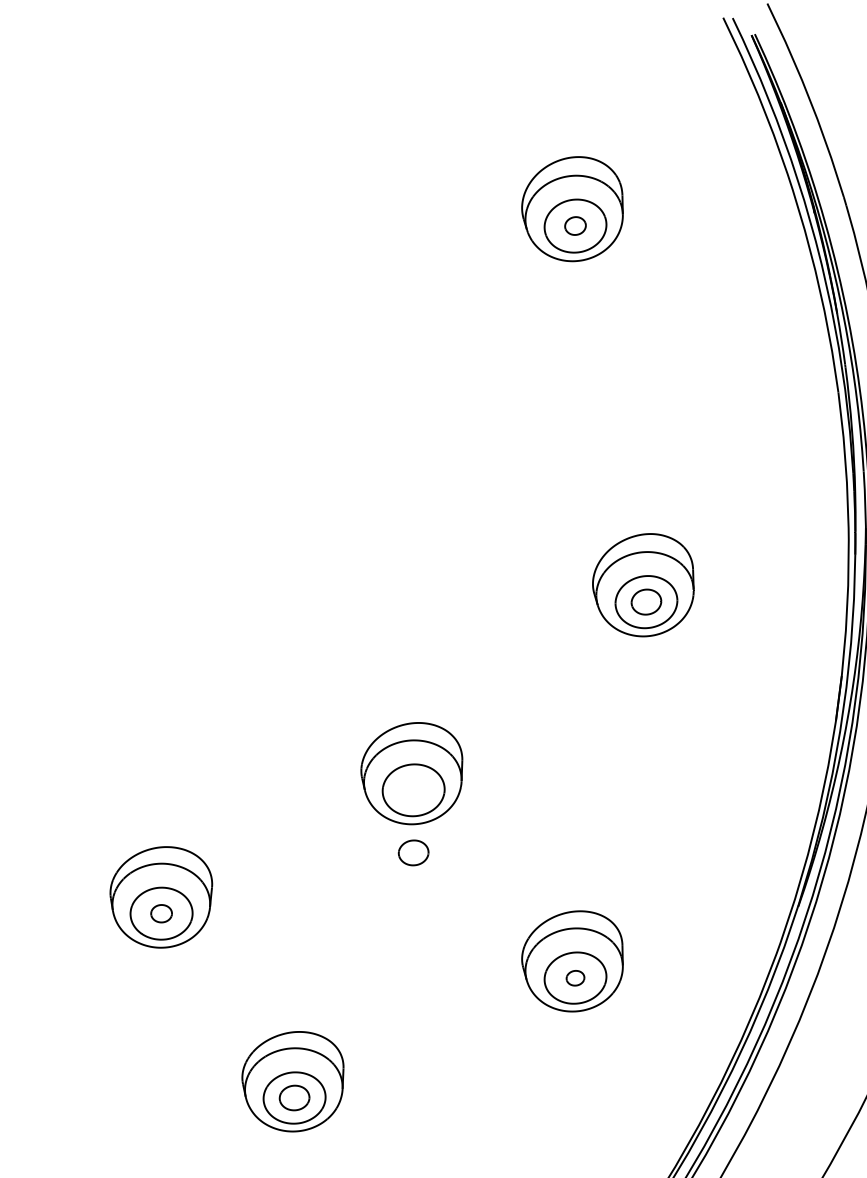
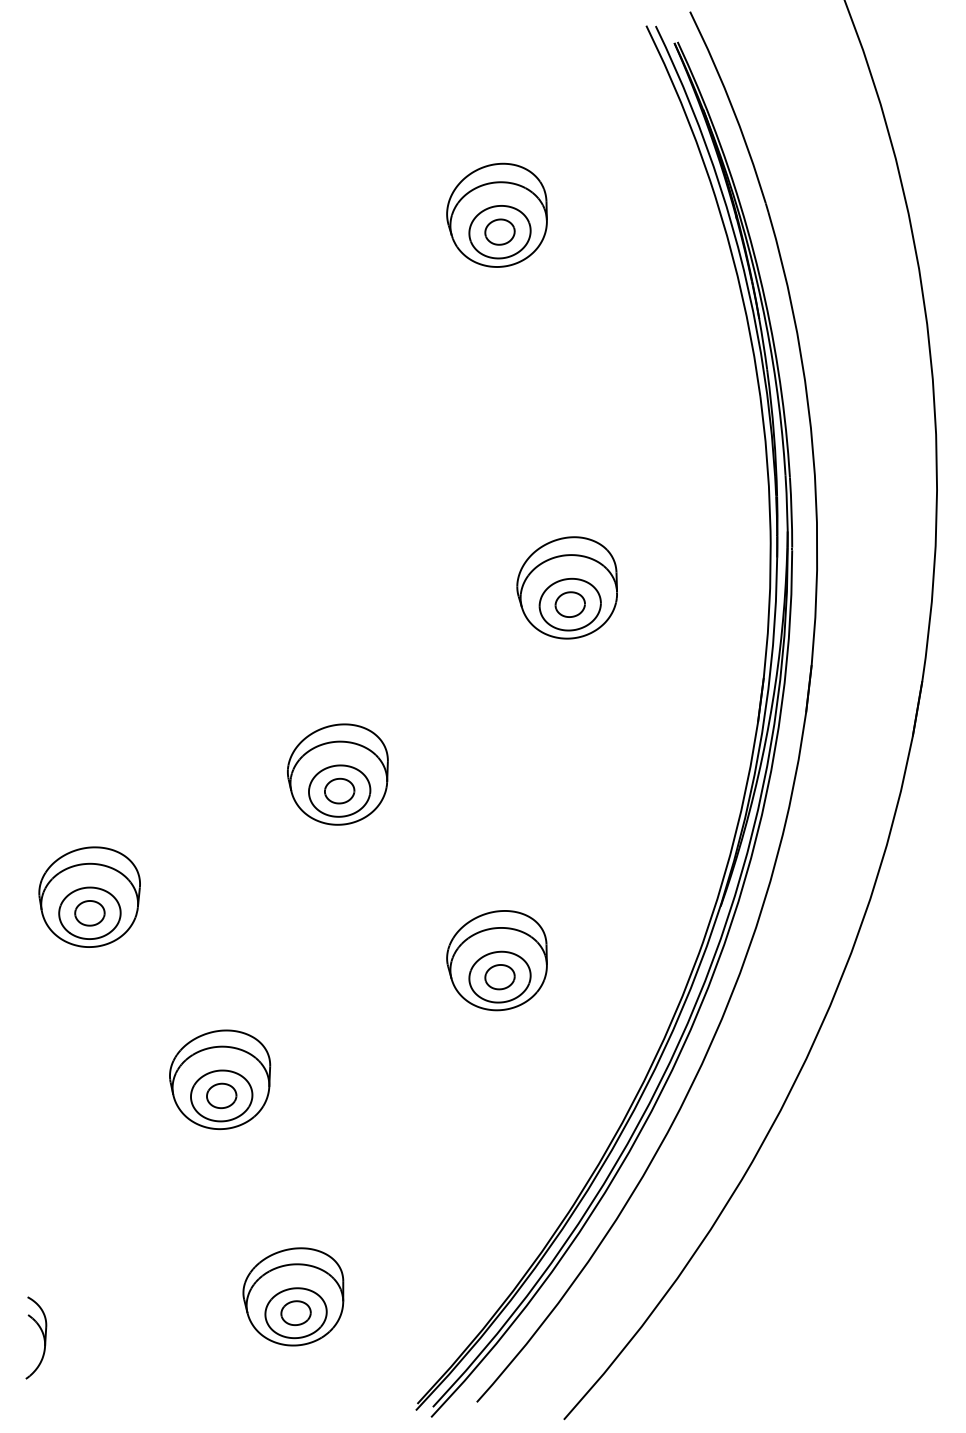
part: (575, 225) -> (499, 231), size x1.43
part: (413, 852) -> (339, 790), moved
part: (161, 913) -> (89, 913), size x1.43
part: (575, 978) -> (499, 977), size x1.67

